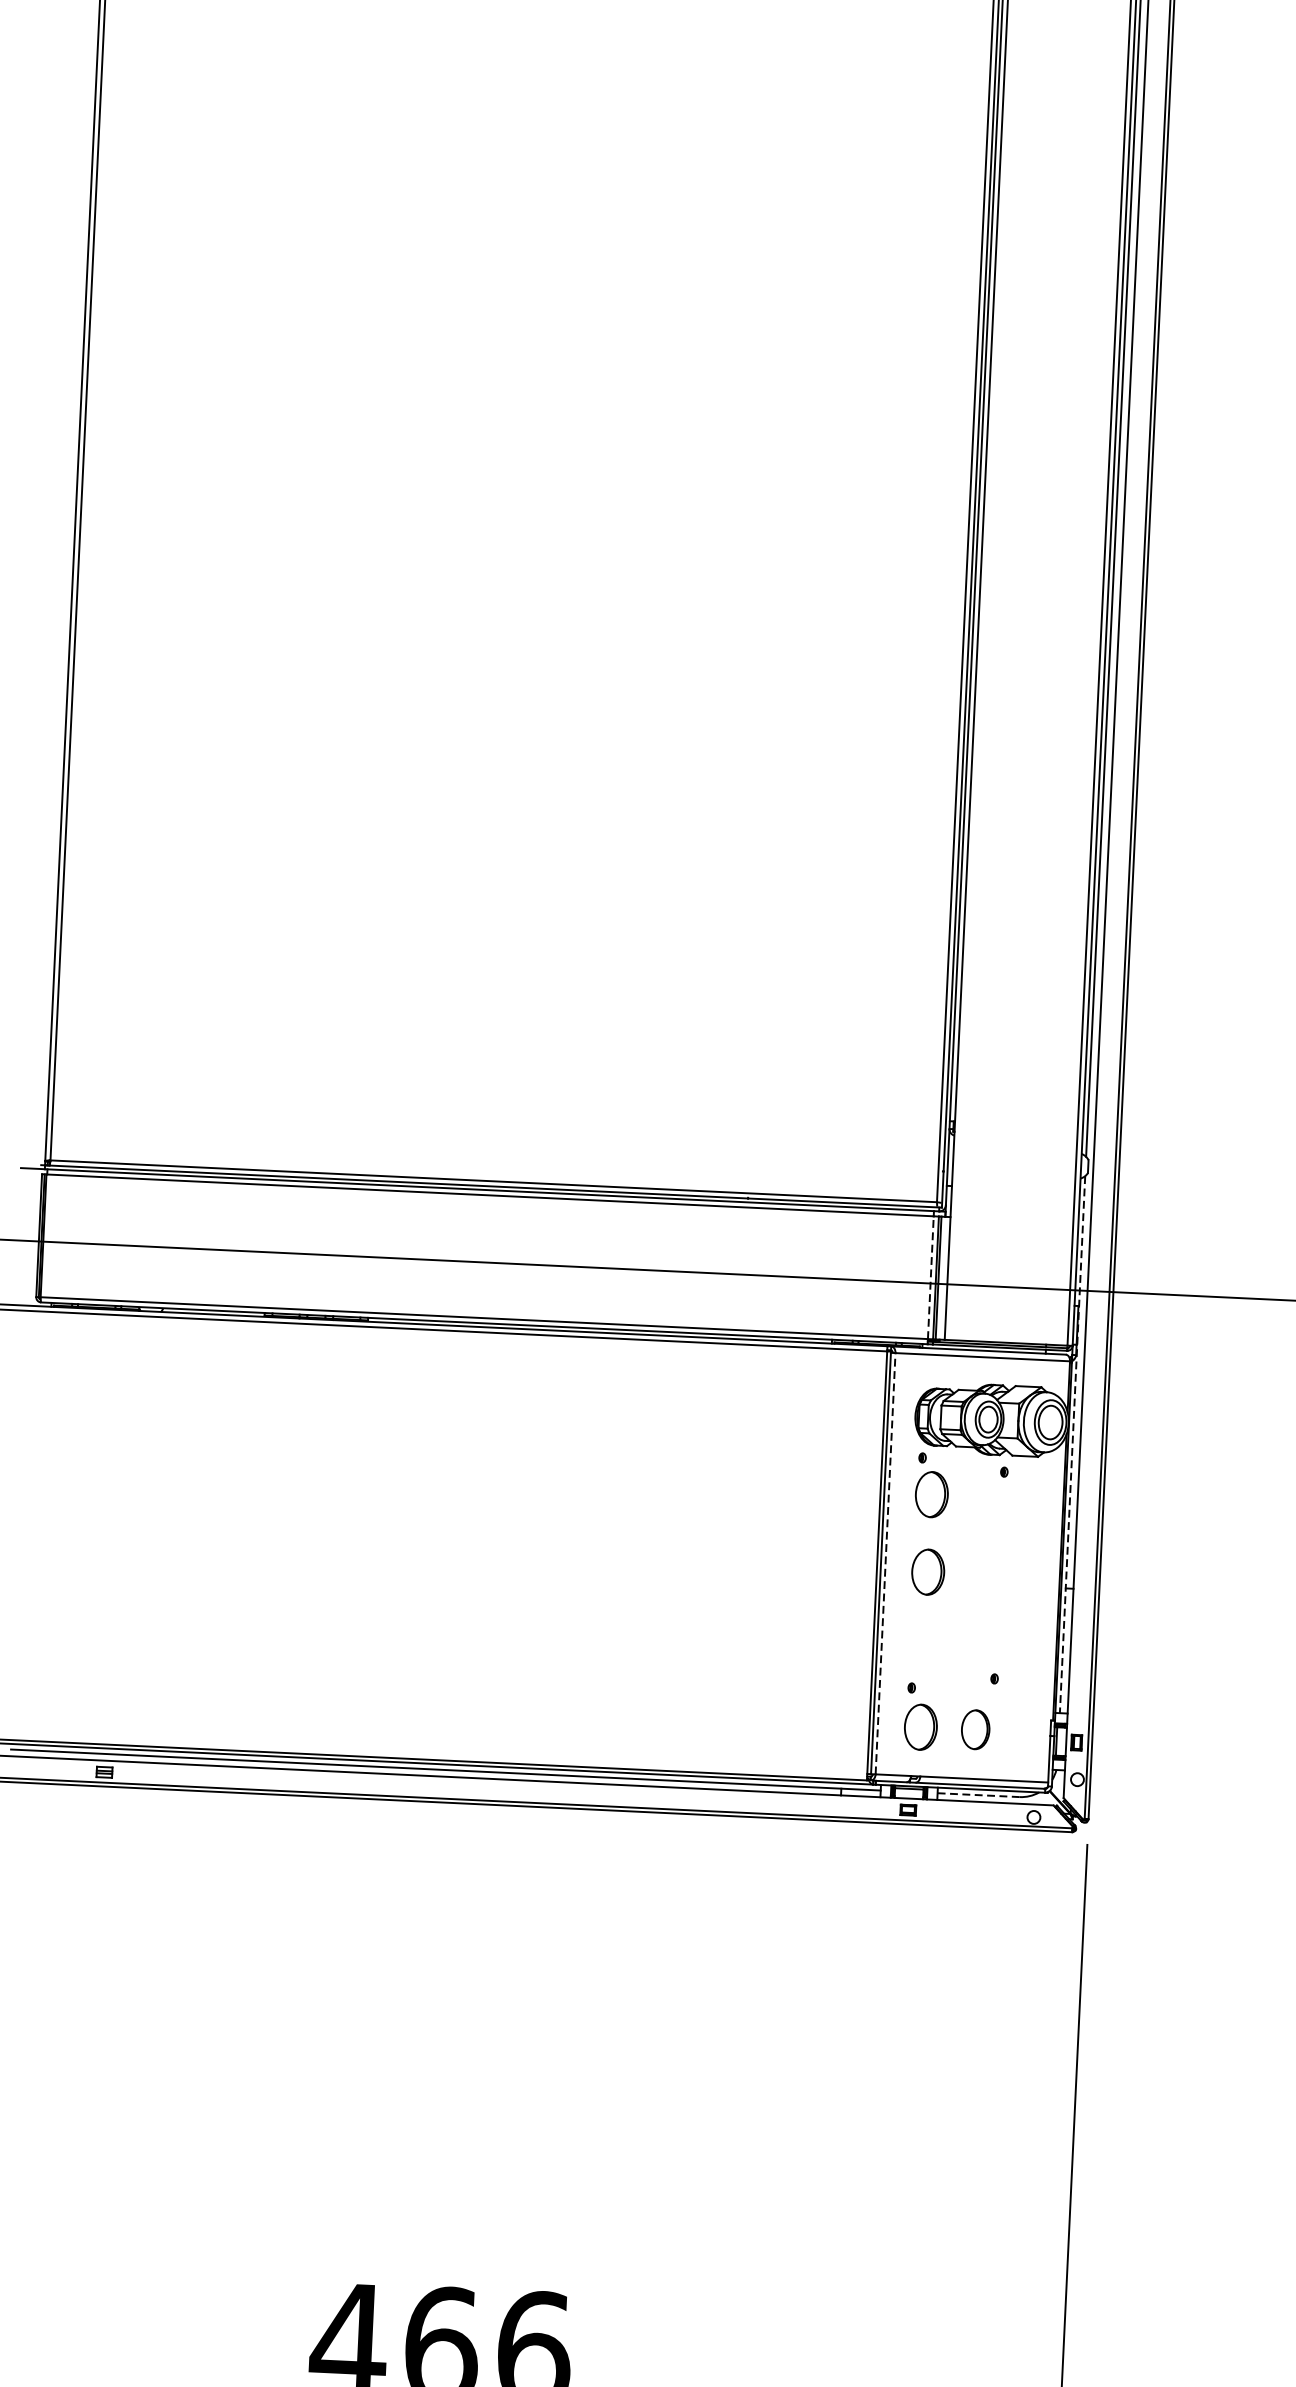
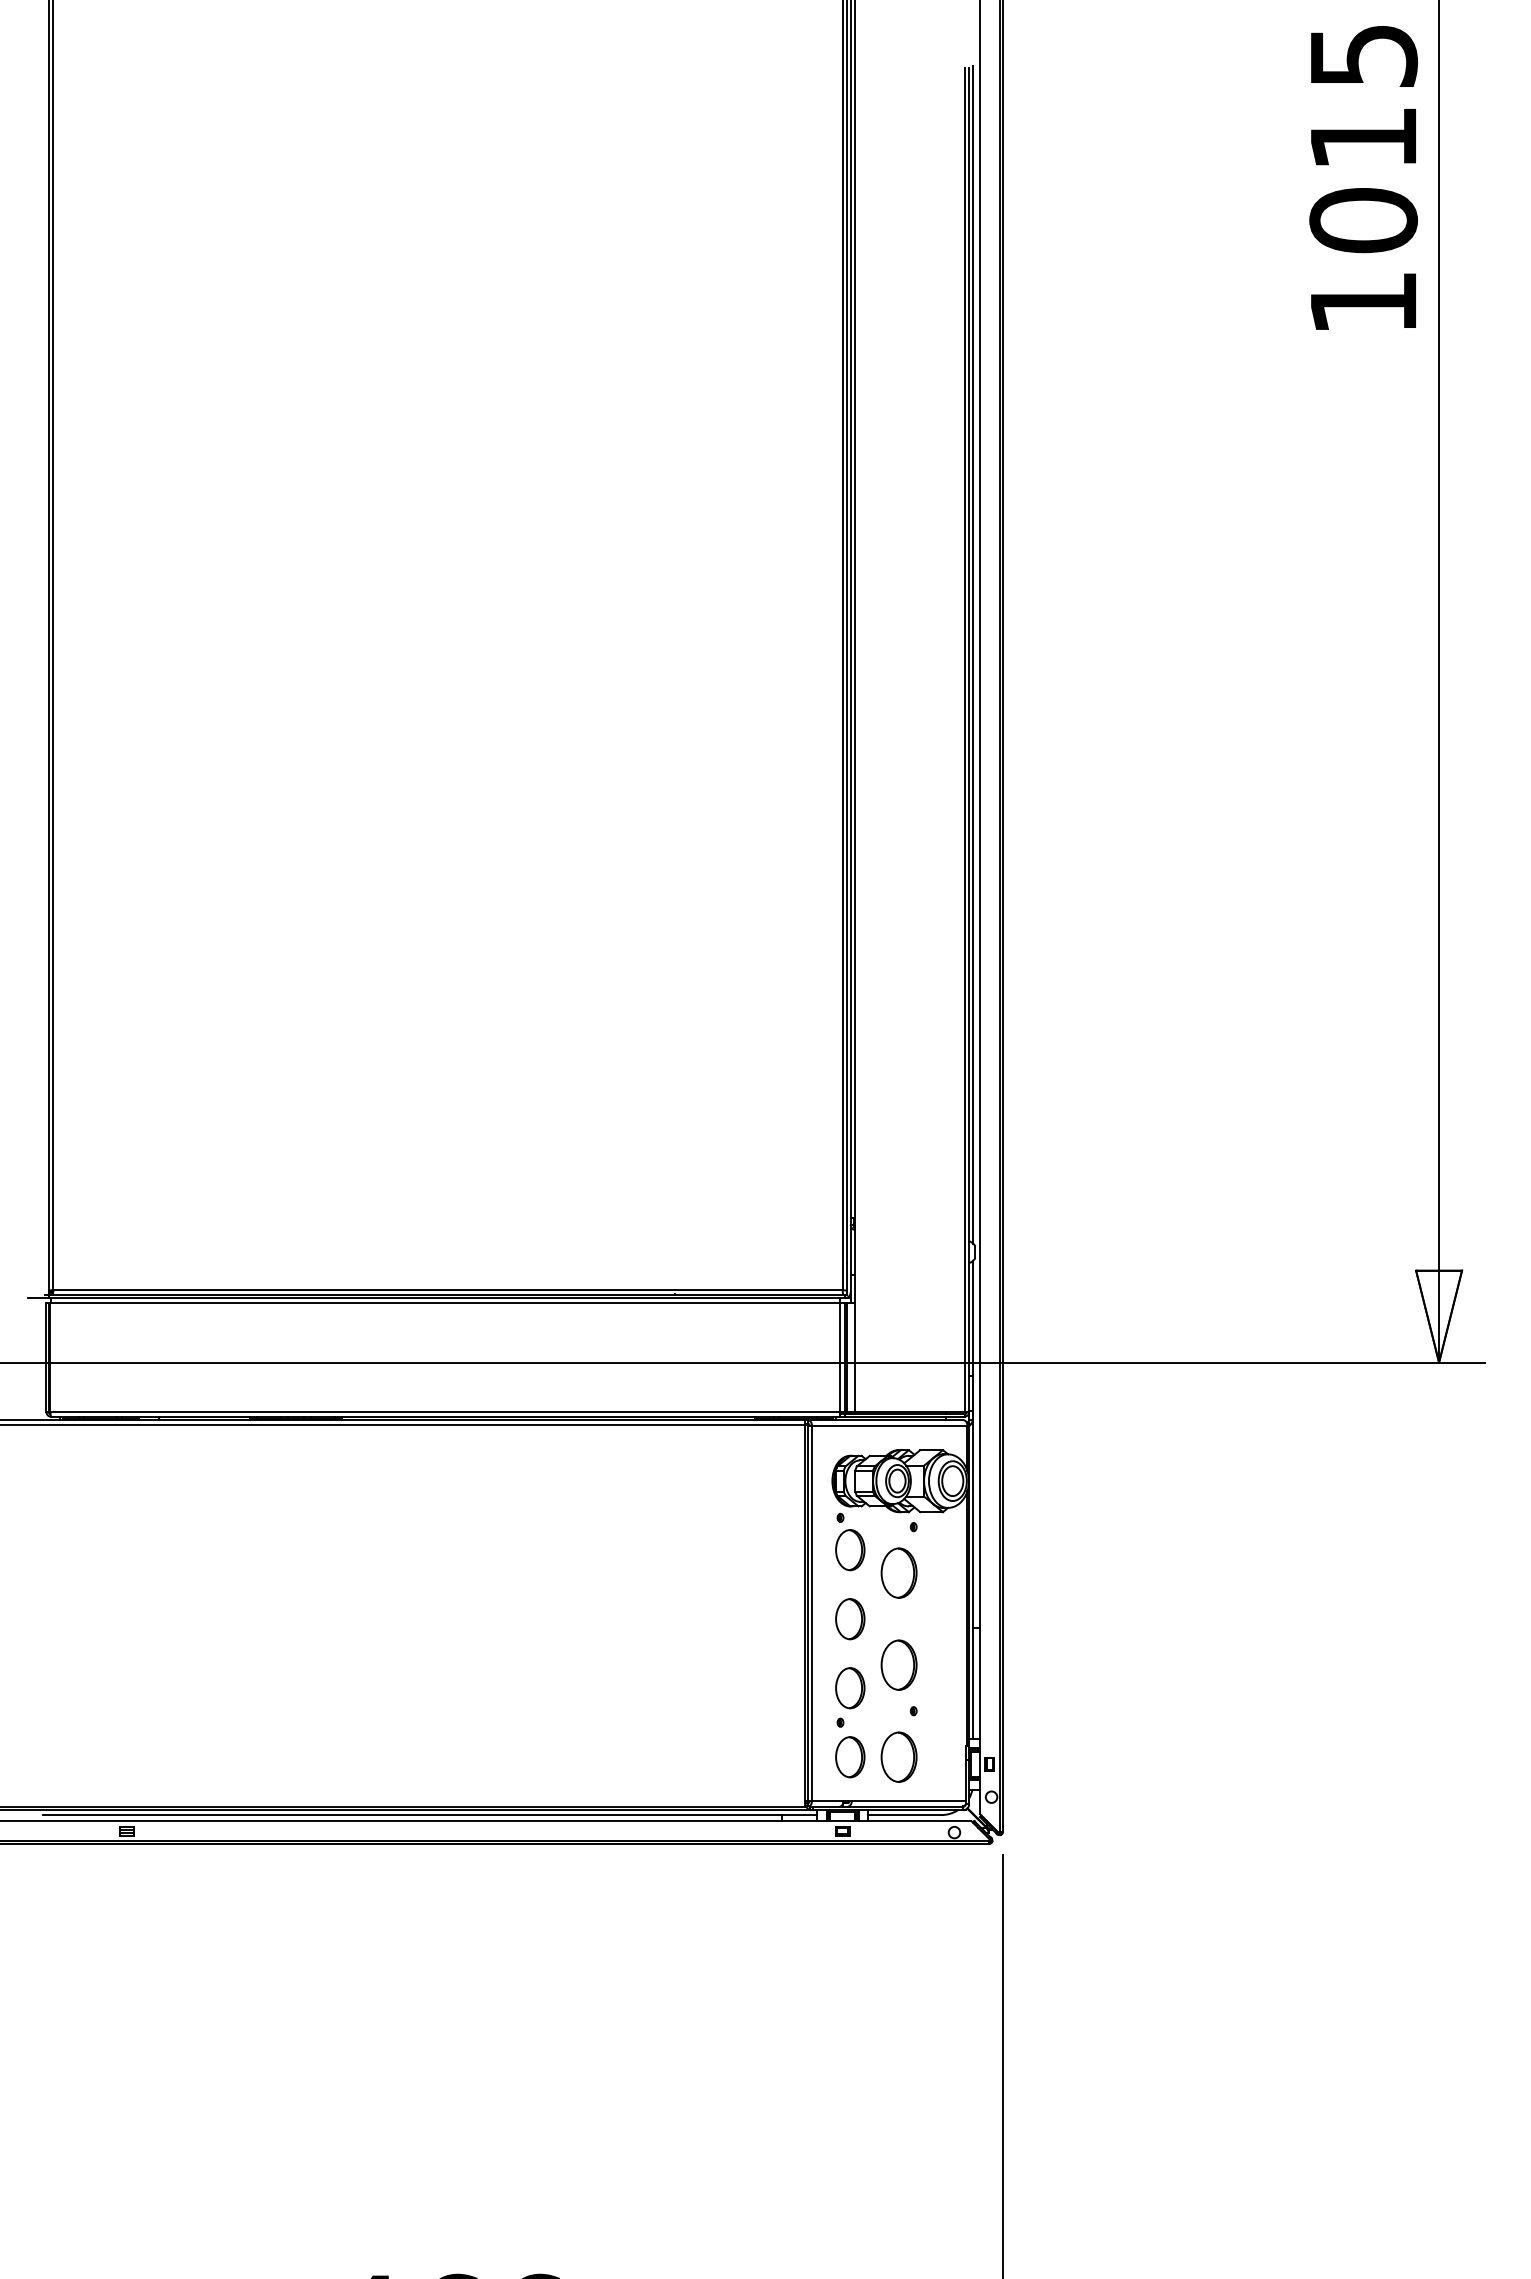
line: (931, 1277) -> (840, 1357), dashed -> solid
line: (1072, 1445) -> (973, 1500), dashed -> solid
part: (984, 1522) -> (898, 1572), added
line: (886, 1563) -> (812, 1613), dashed -> solid
part: (979, 1625) -> (898, 1664), added
part: (924, 1650) -> (850, 1688), added
part: (975, 1729) -> (898, 1756), size x1.43
line: (978, 1795) -> (904, 1815), dashed -> solid

